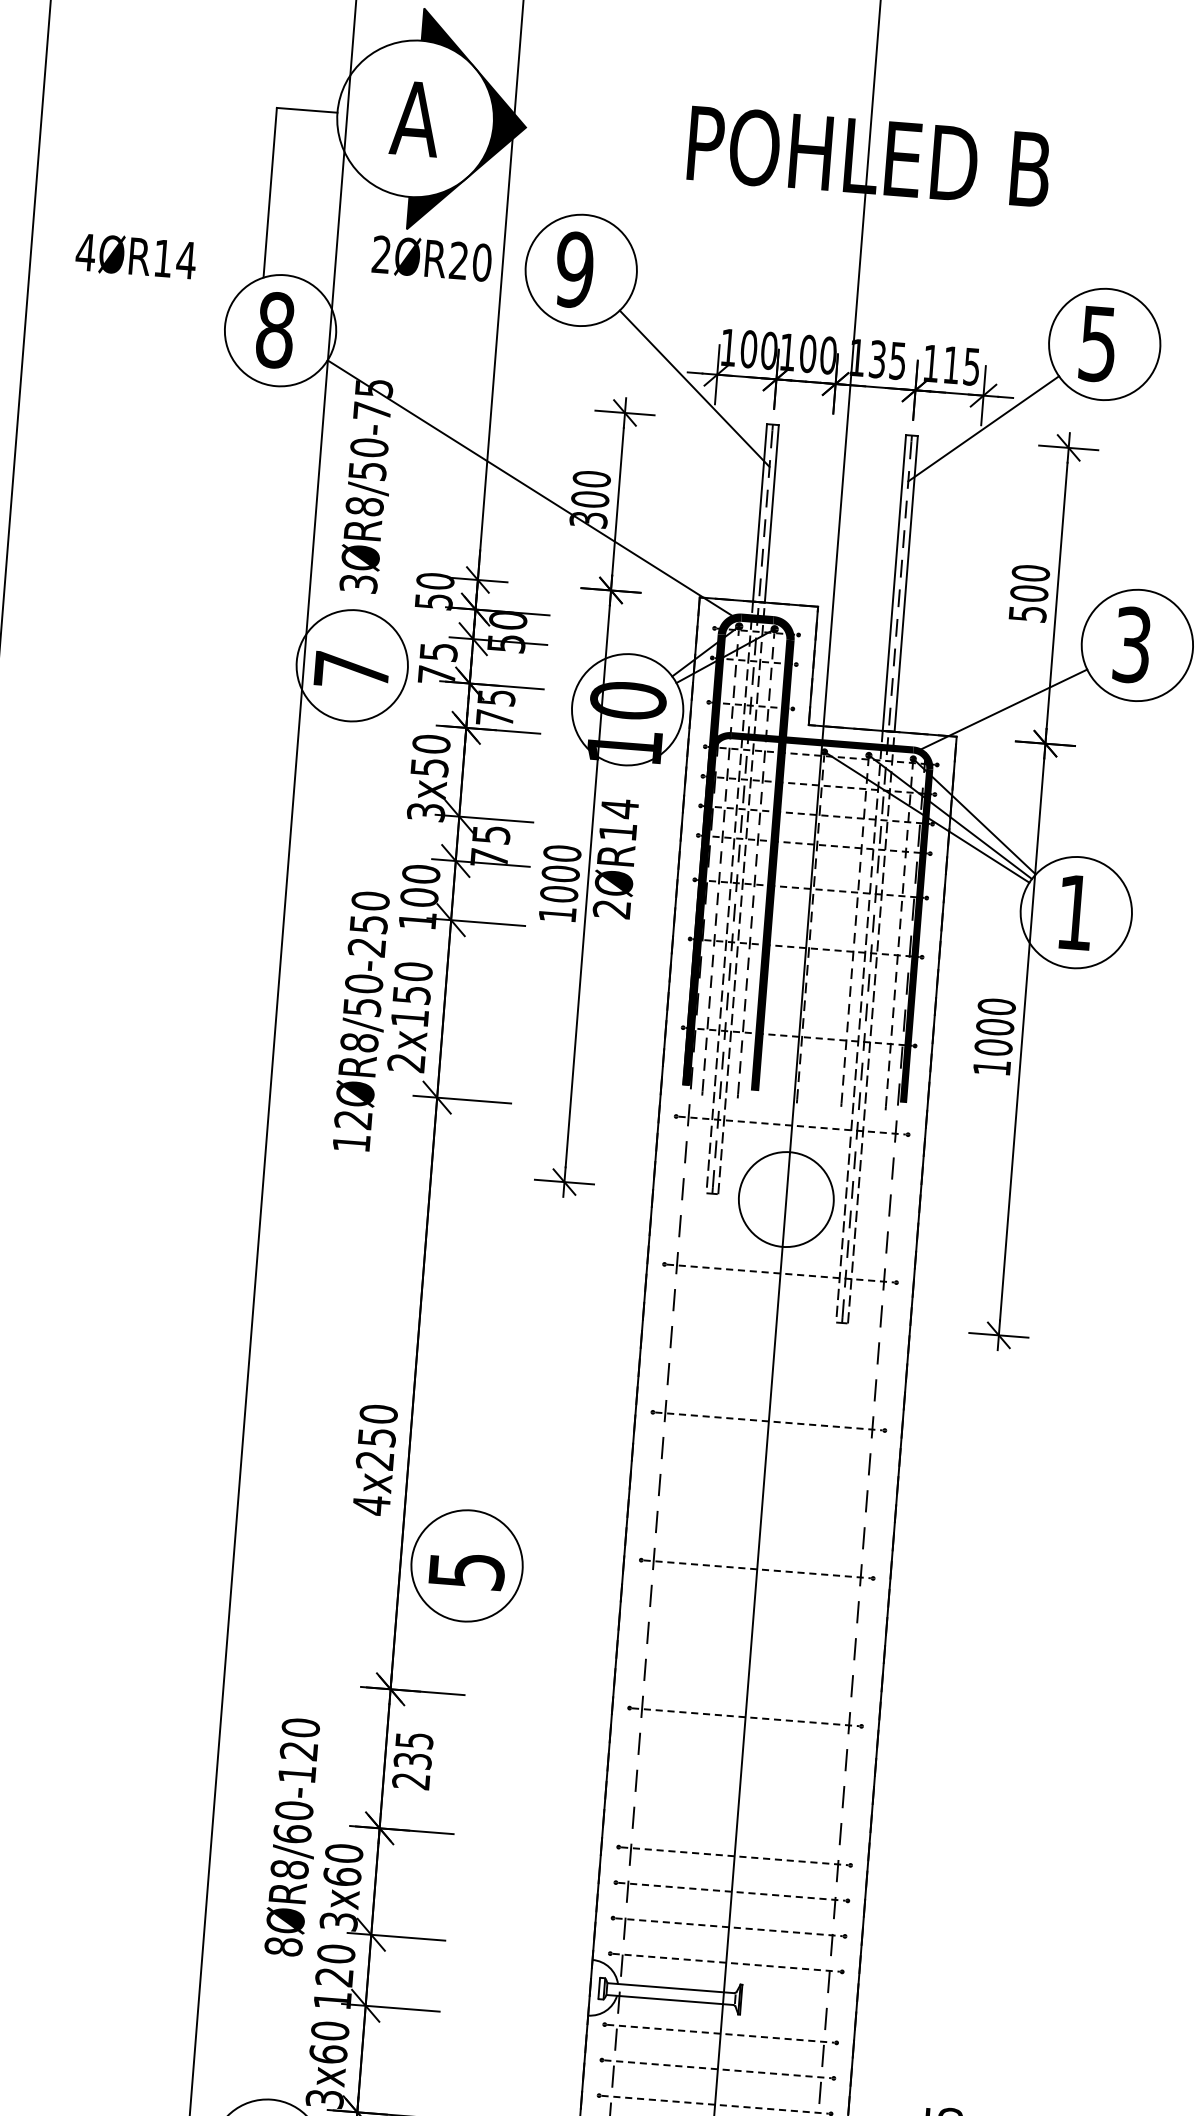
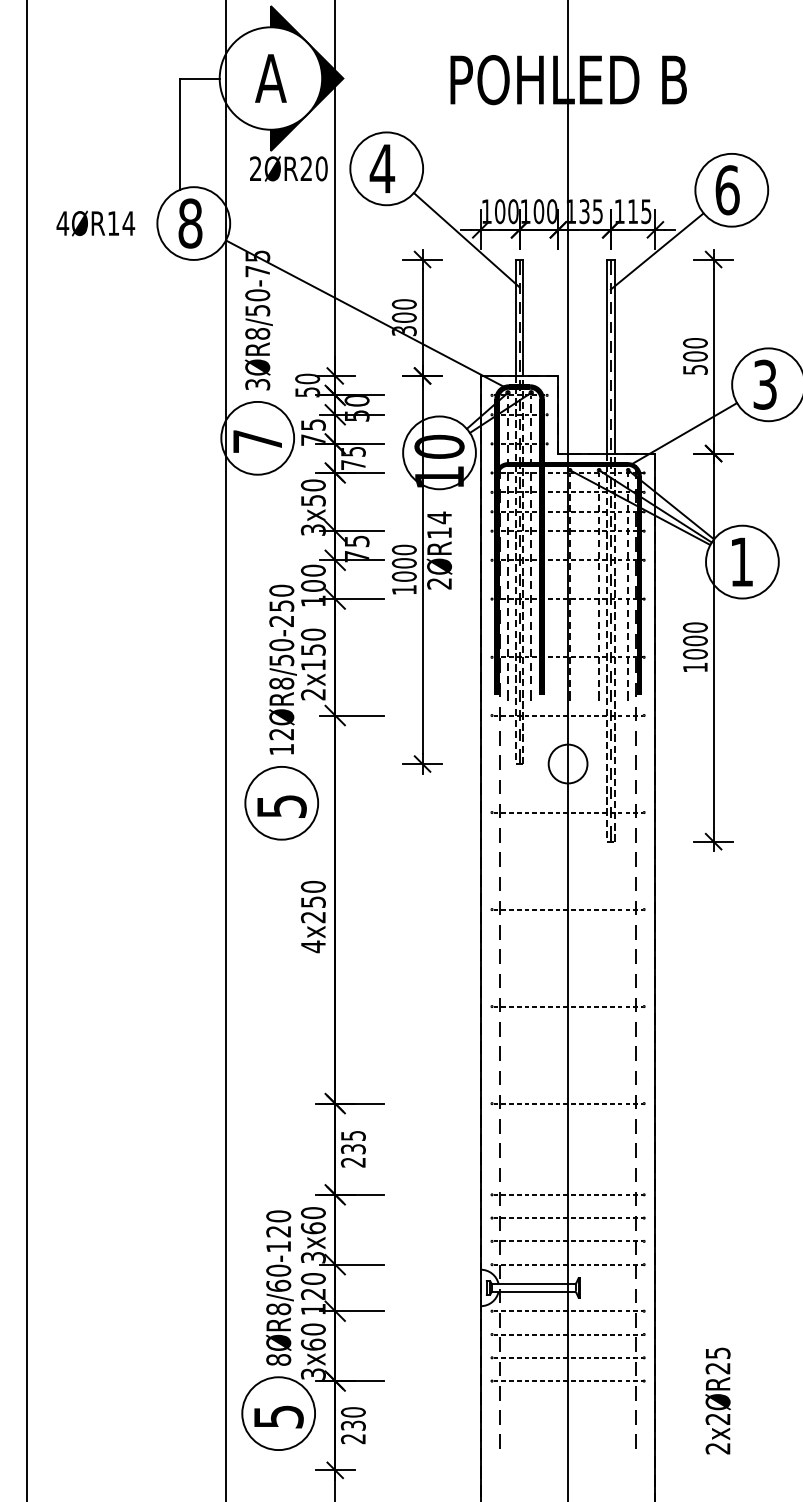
text: (135, 256) -> (95, 223), moved
text: (574, 269) -> (382, 168), 9 -> 4
text: (1098, 344) -> (727, 190), 5 -> 6
circle: (785, 1198) -> (567, 763), size x0.62
text: (375, 1460) -> (313, 917), moved
part: (466, 1566) -> (281, 803), moved
text: (293, 1836) -> (279, 1287), moved

